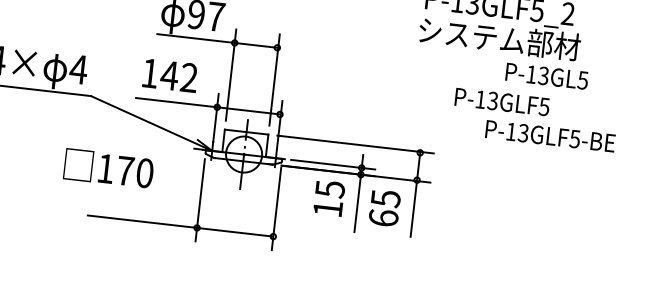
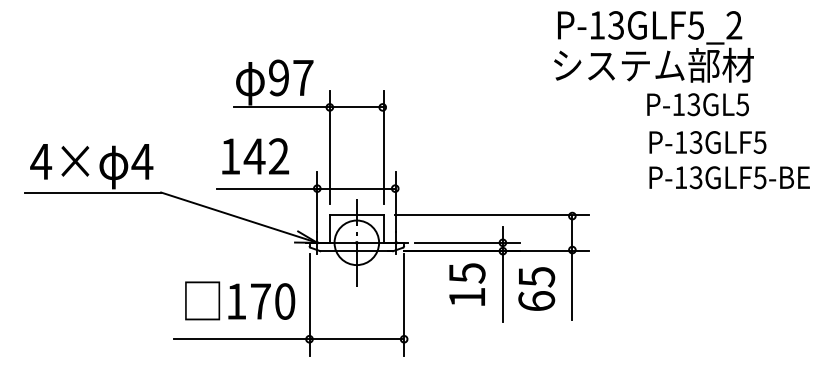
text: (546, 76) -> (697, 104), moved
text: (502, 102) -> (707, 142), moved
text: (109, 168) -> (240, 300), moved

